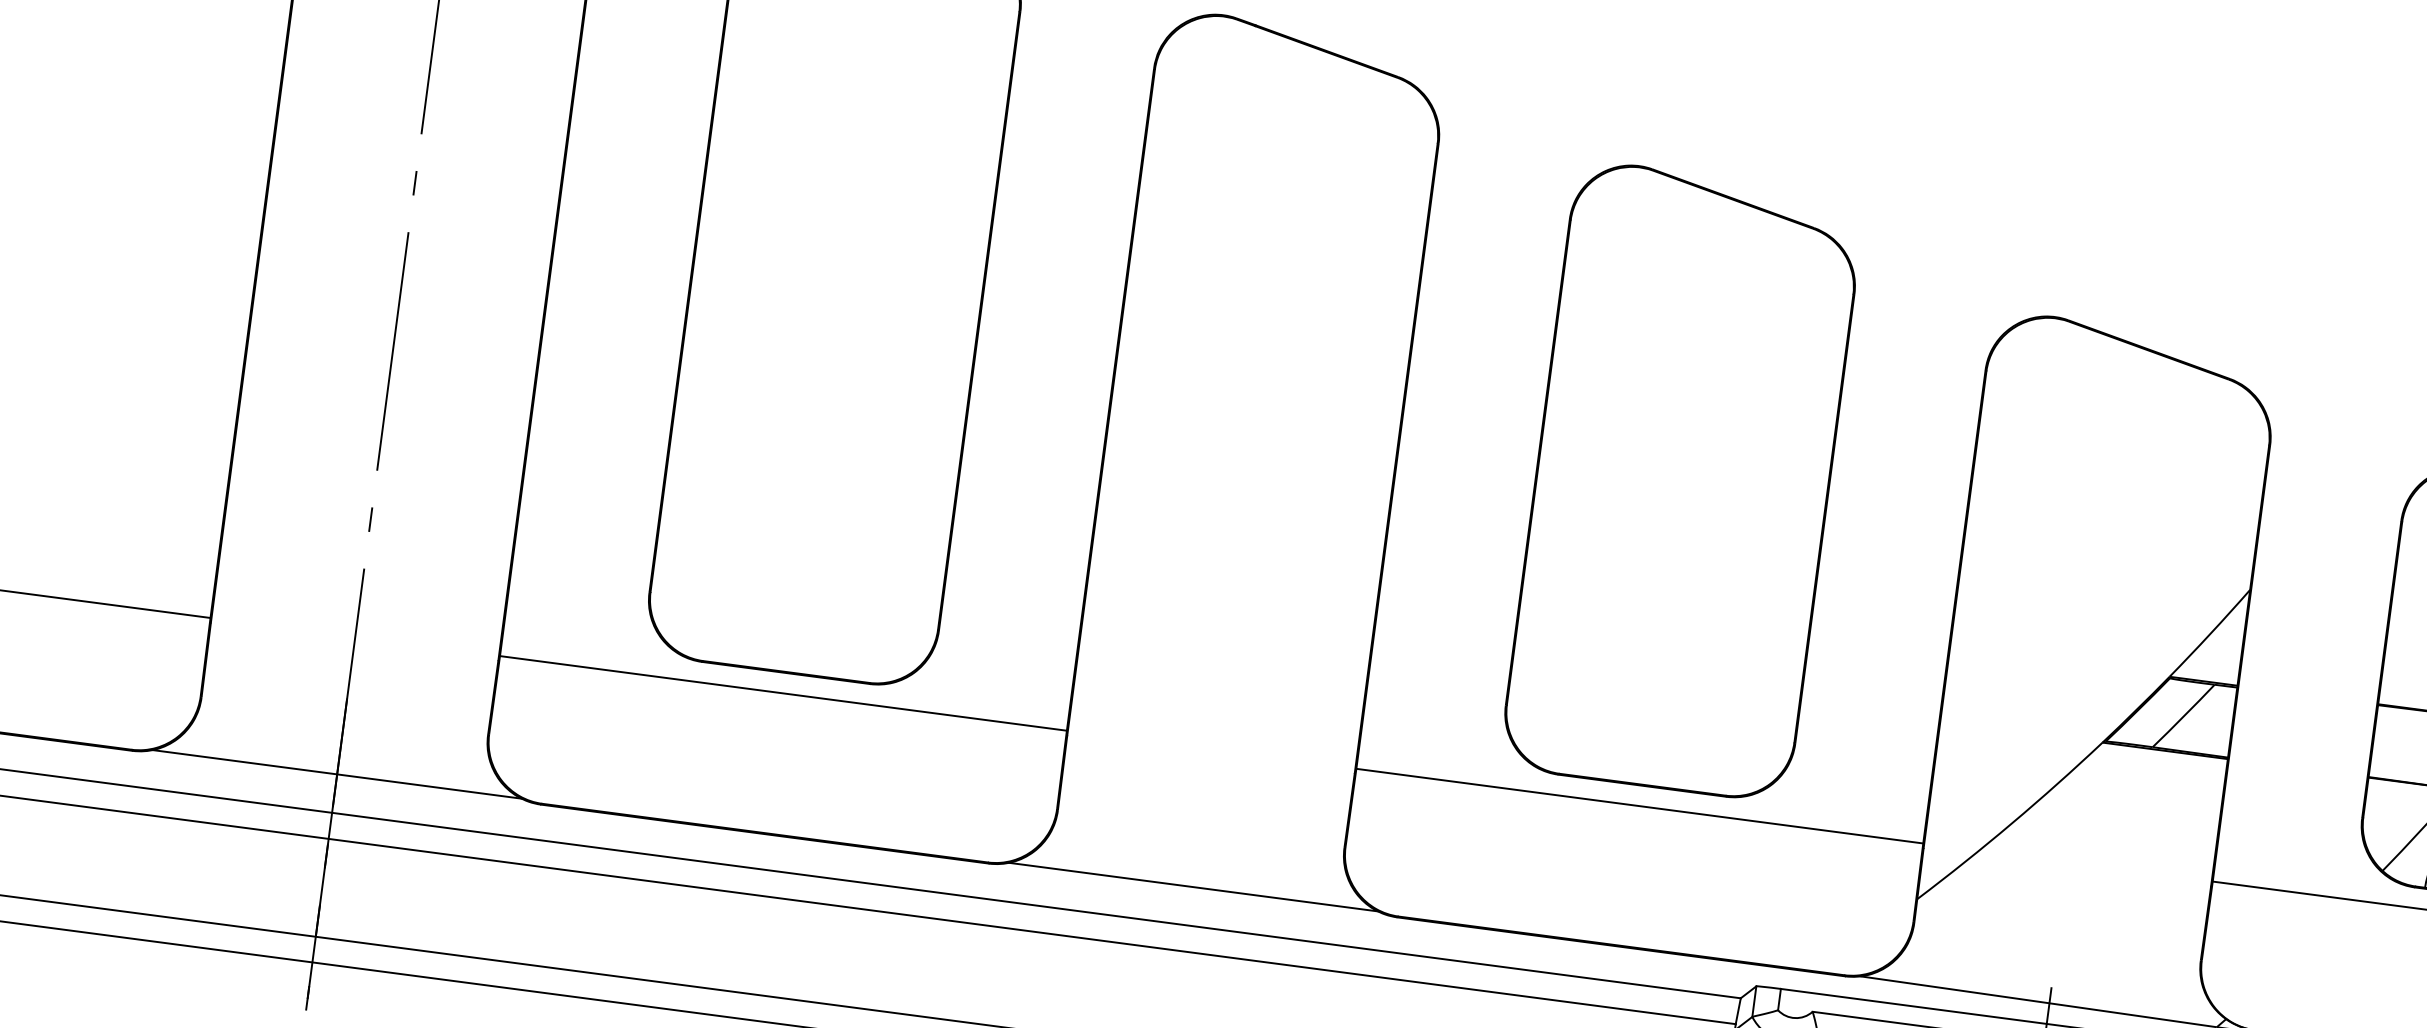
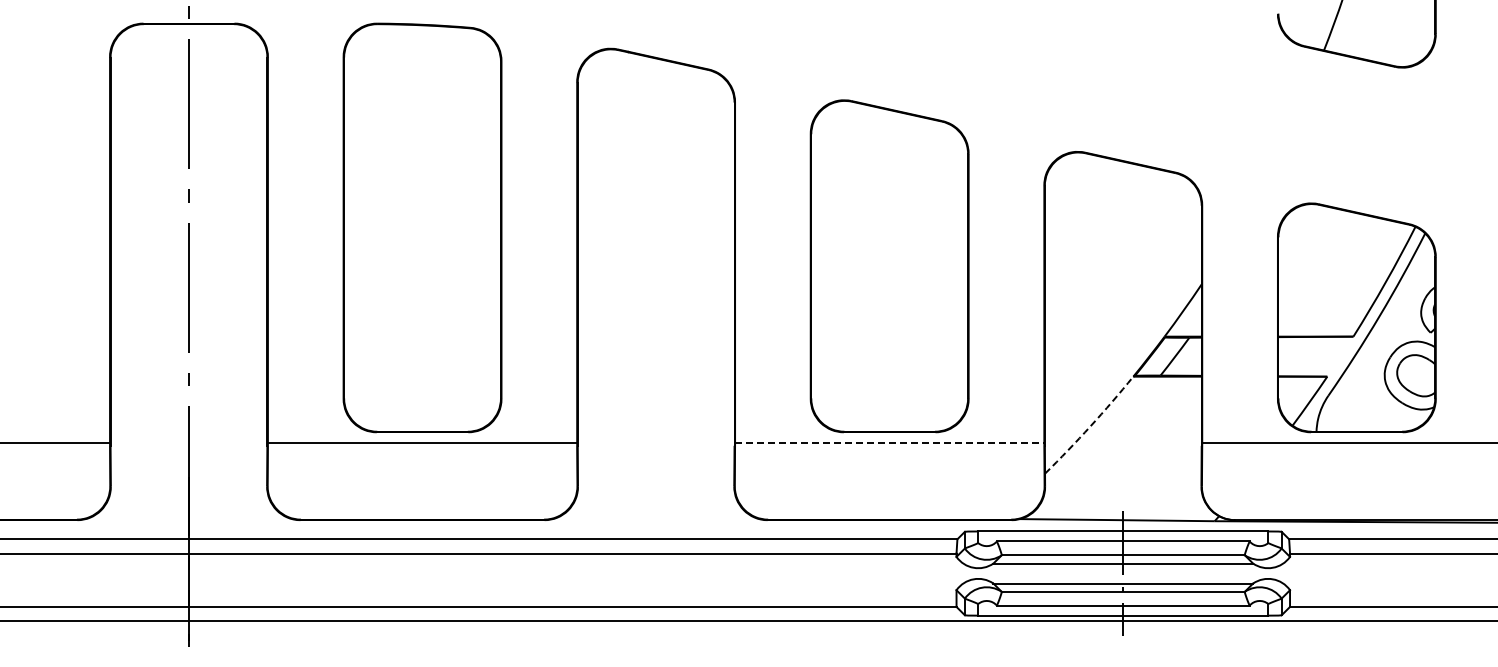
line: (336, 774) -> (188, 518), removed
line: (1639, 806) -> (889, 443), solid -> dashed
arc: (2011, 823) -> (1090, 426), solid -> dashed
line: (1192, 887) -> (655, 518), removed

